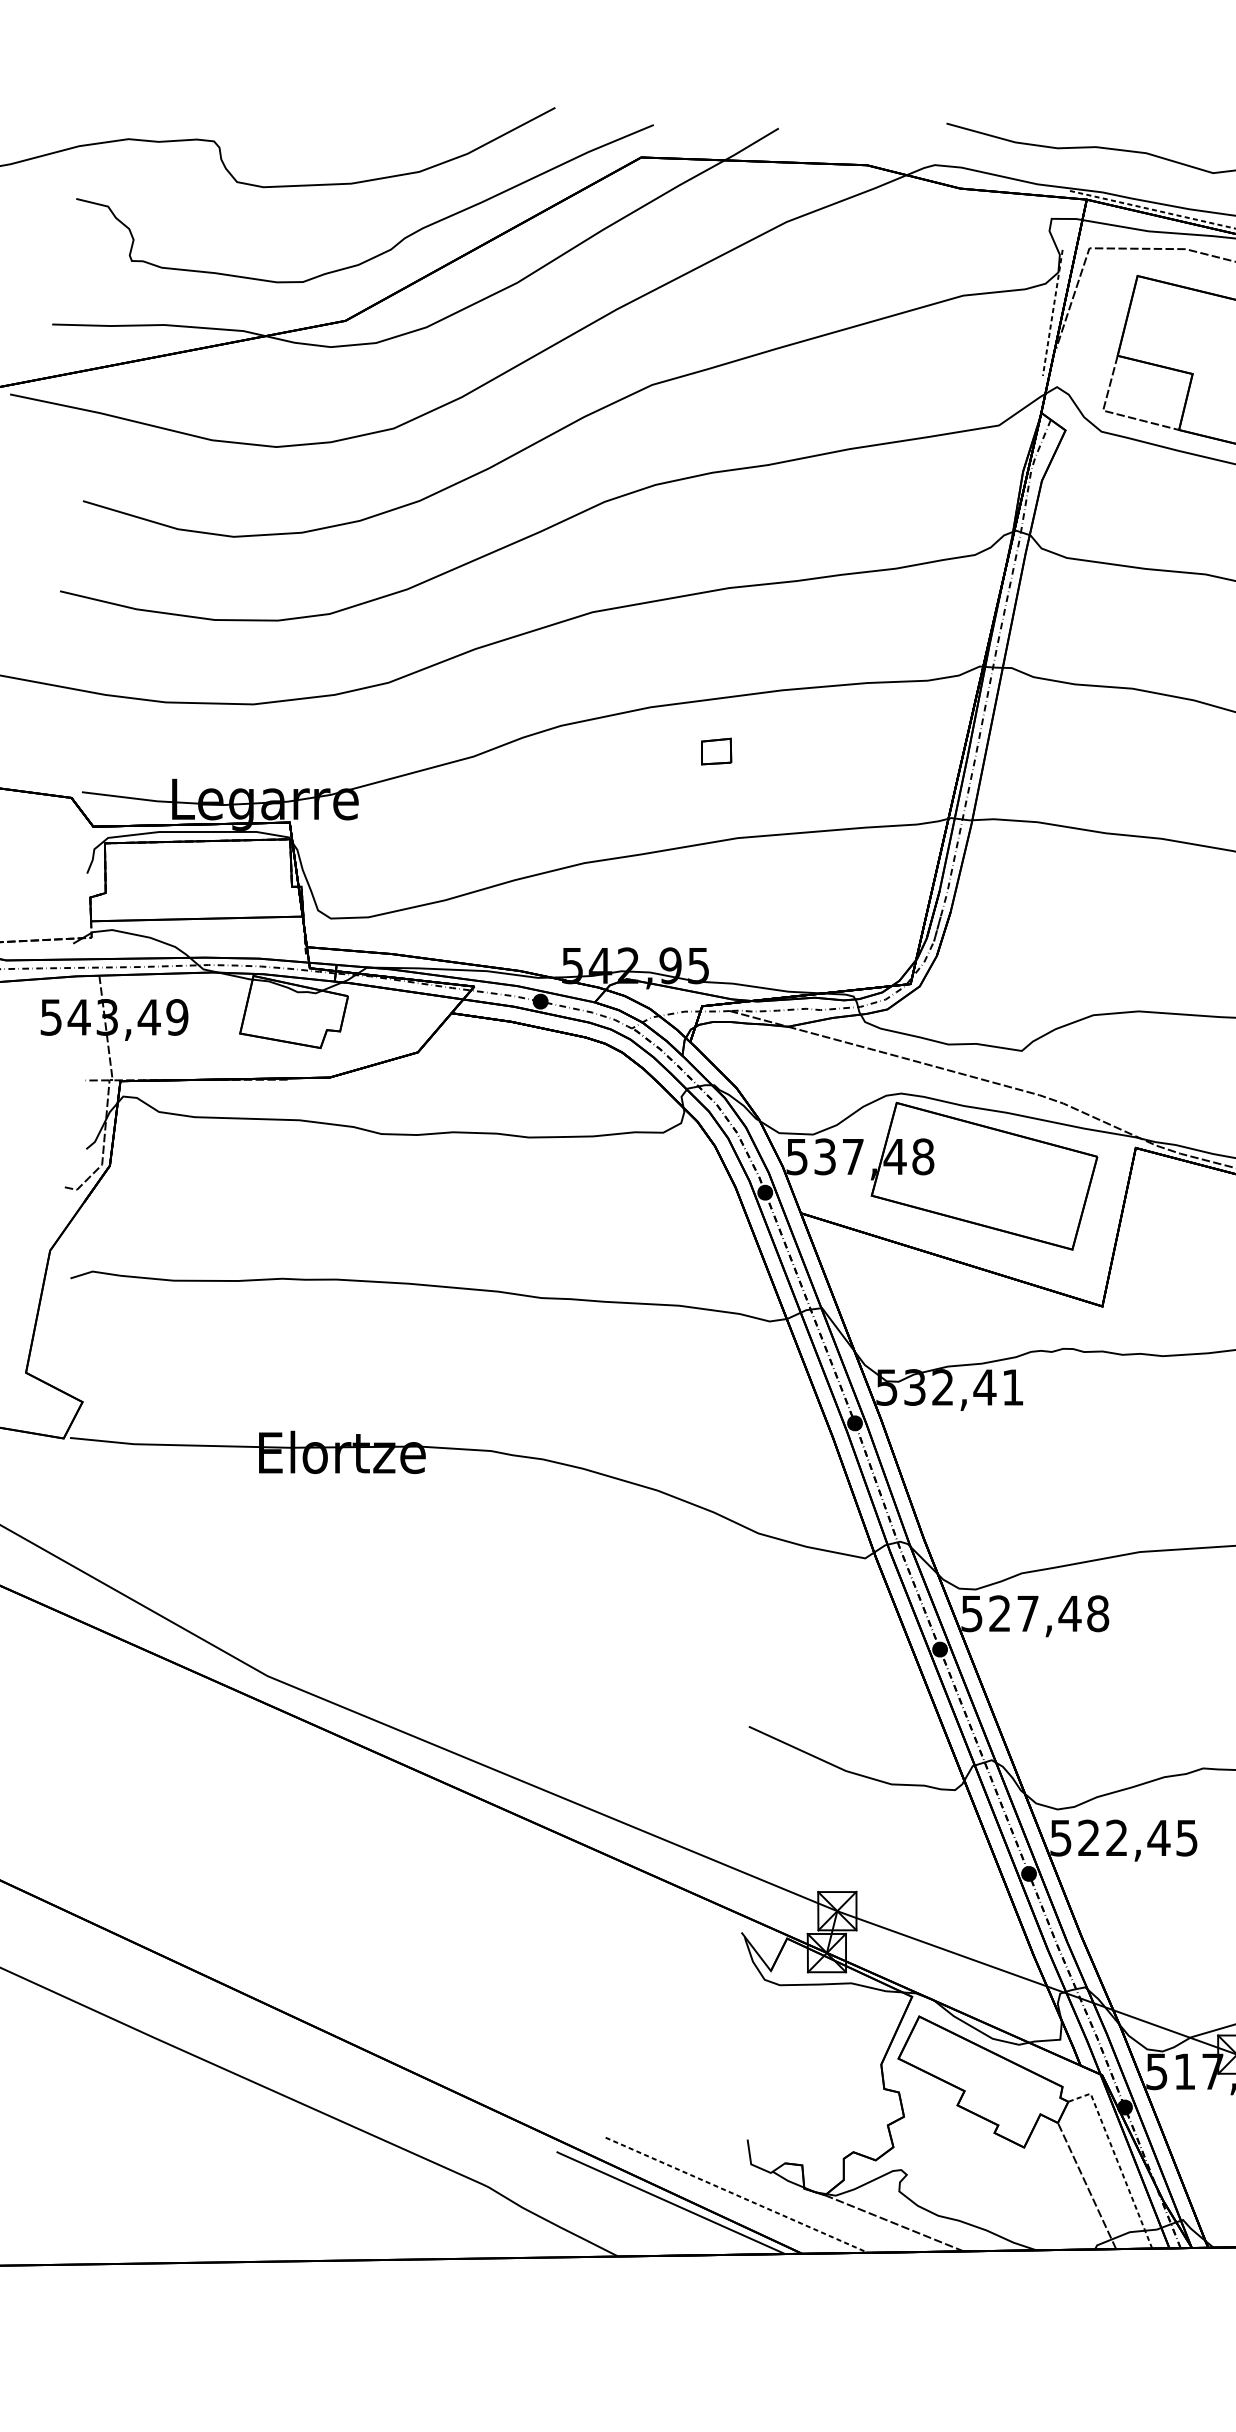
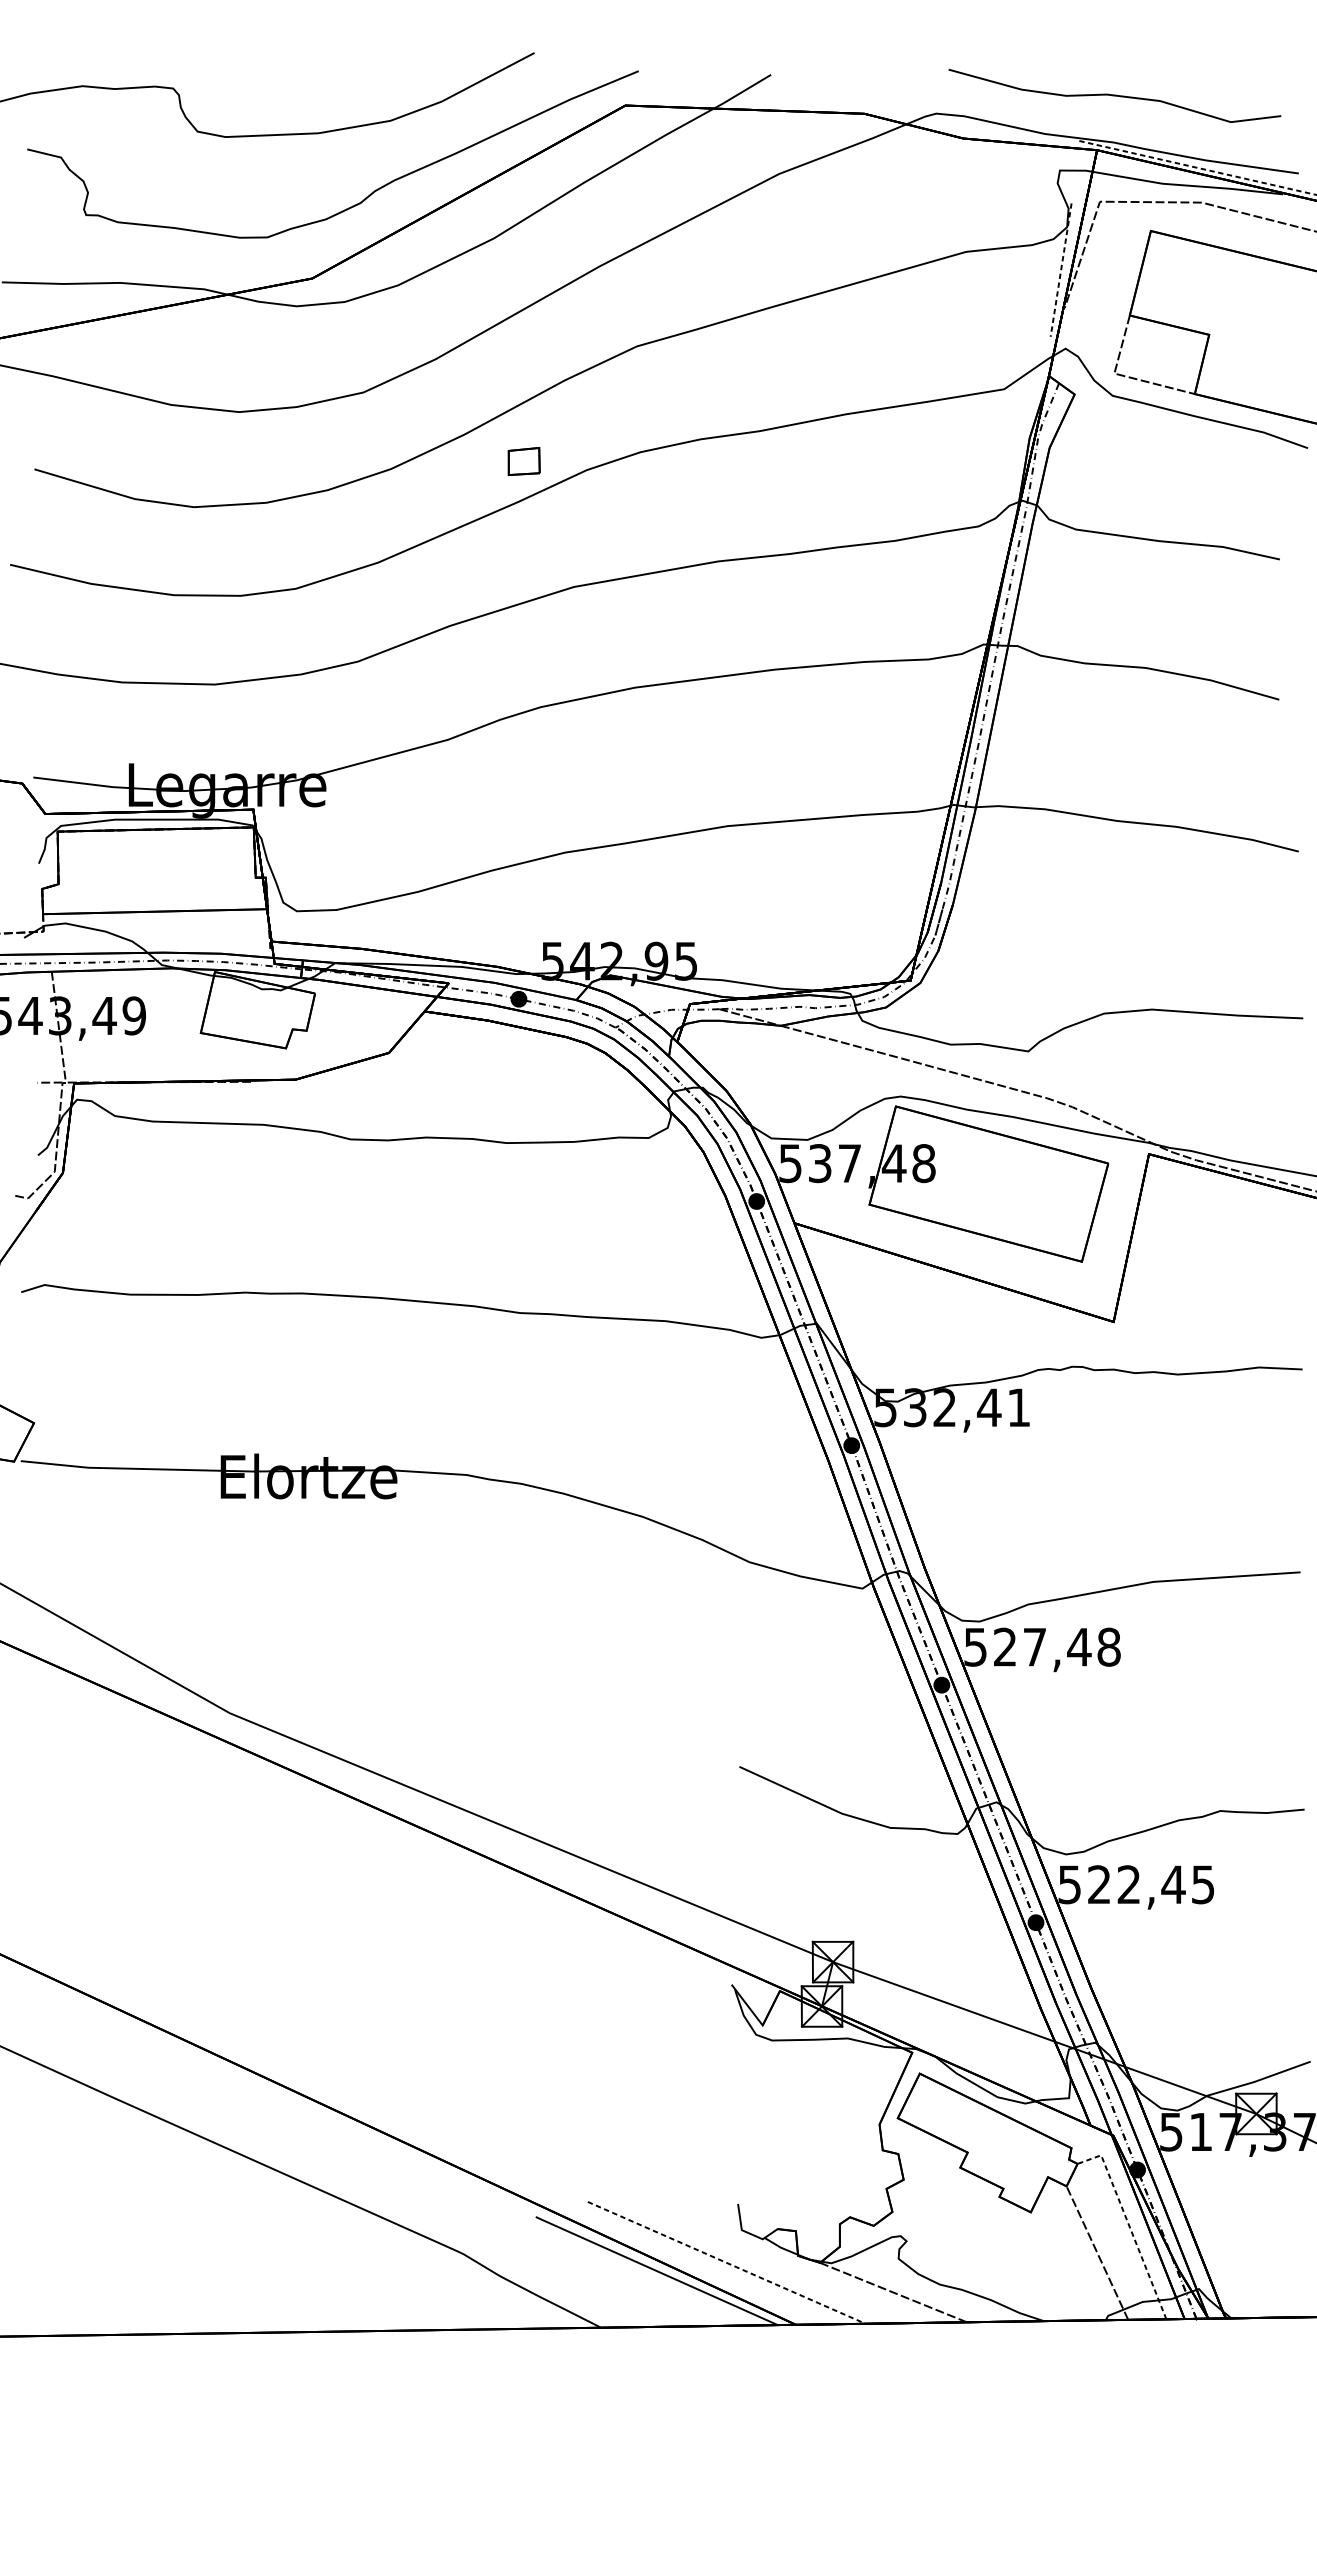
part: (715, 751) -> (523, 461), moved

